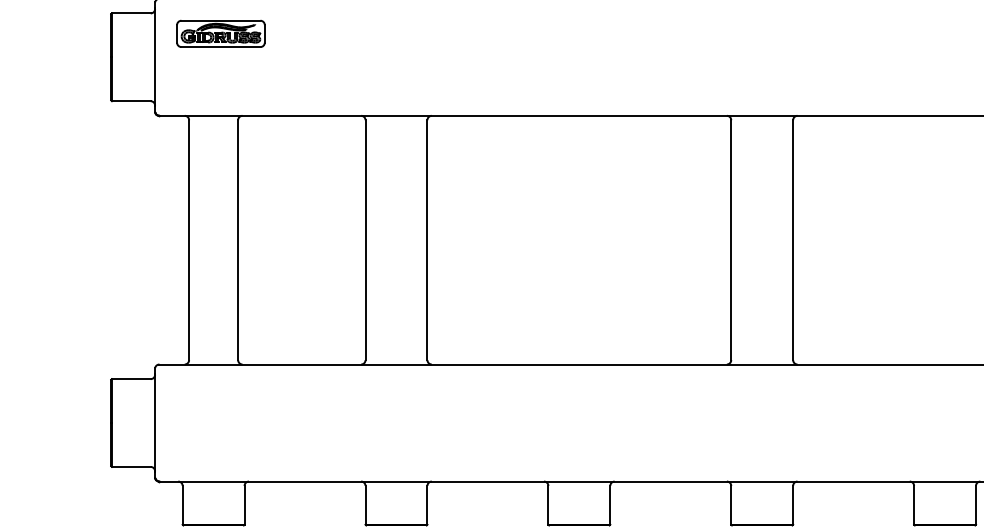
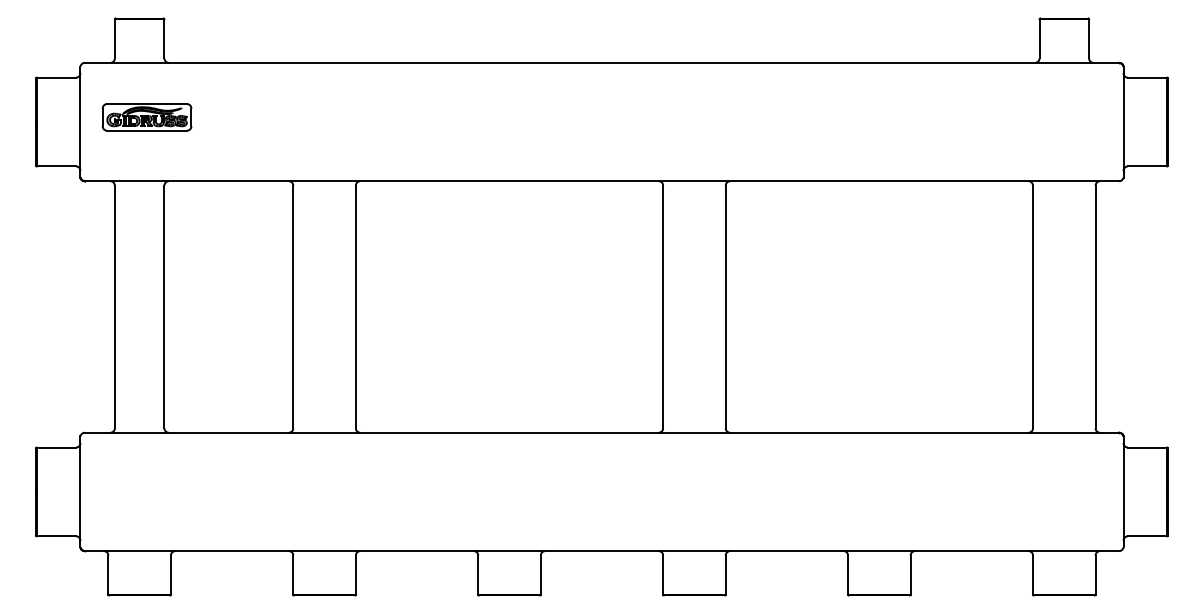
part: (220, 34) -> (146, 117), moved

